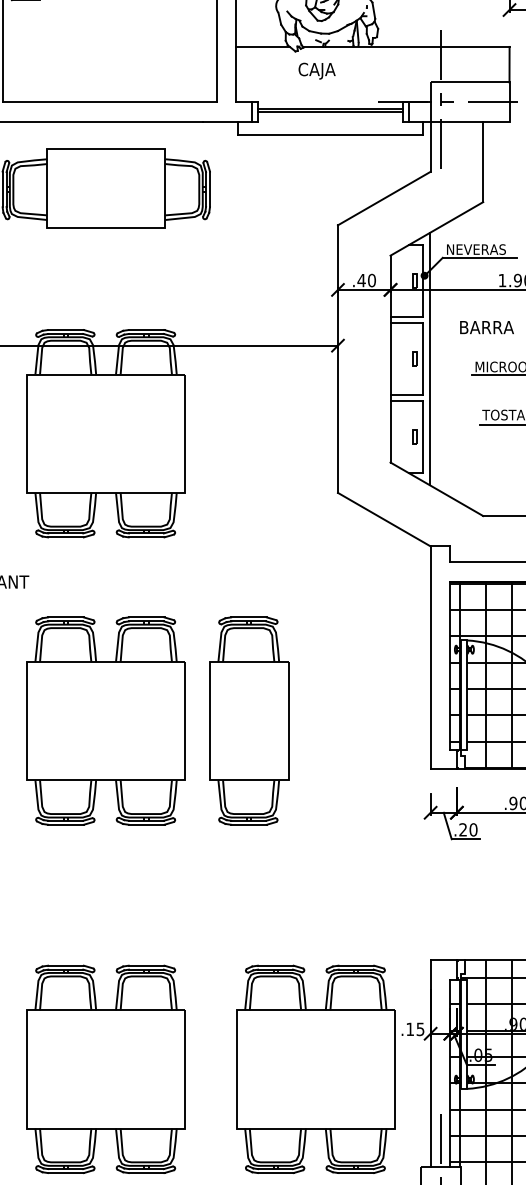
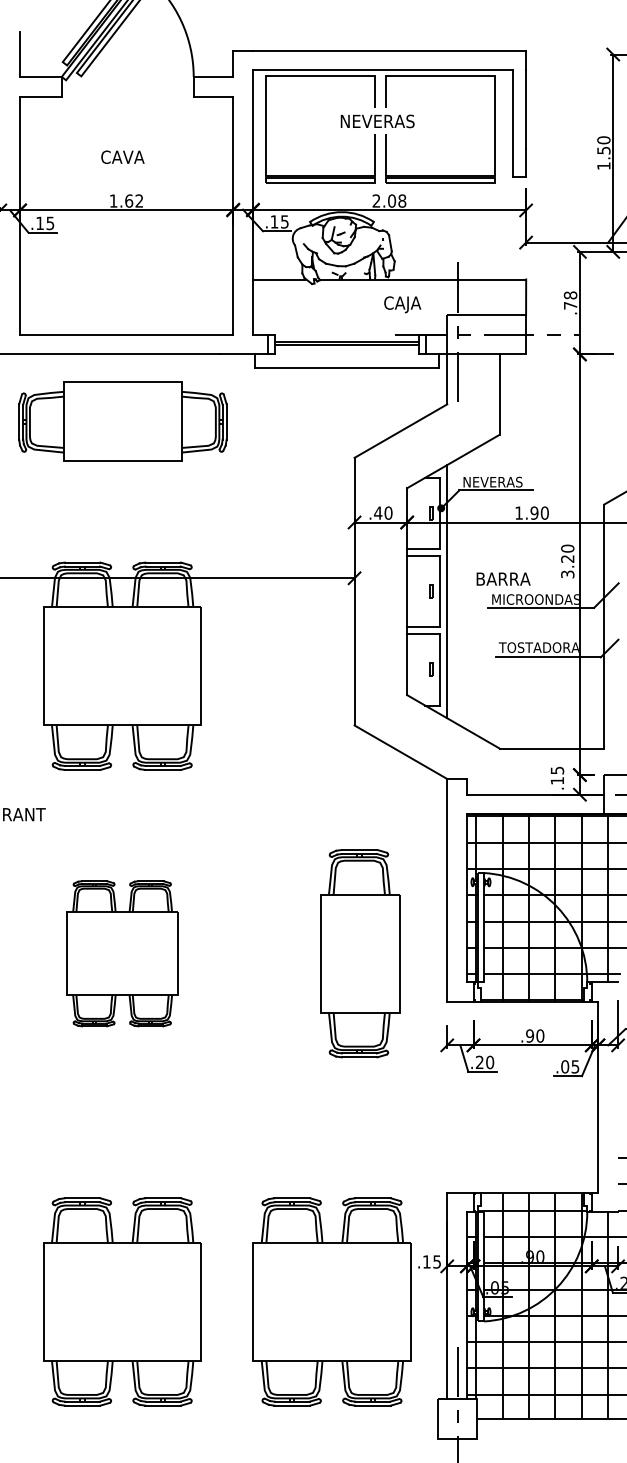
text: (316, 70) -> (402, 304), moved
text: (486, 326) -> (503, 578), moved
part: (105, 720) -> (122, 953), size x0.7
part: (249, 720) -> (360, 953), moved

